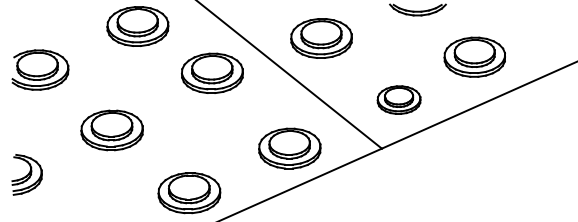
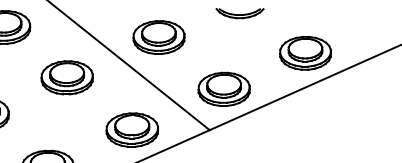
part: (474, 56) -> (305, 52), moved
part: (212, 72) -> (67, 77), moved
part: (398, 99) -> (223, 88), size x1.43

